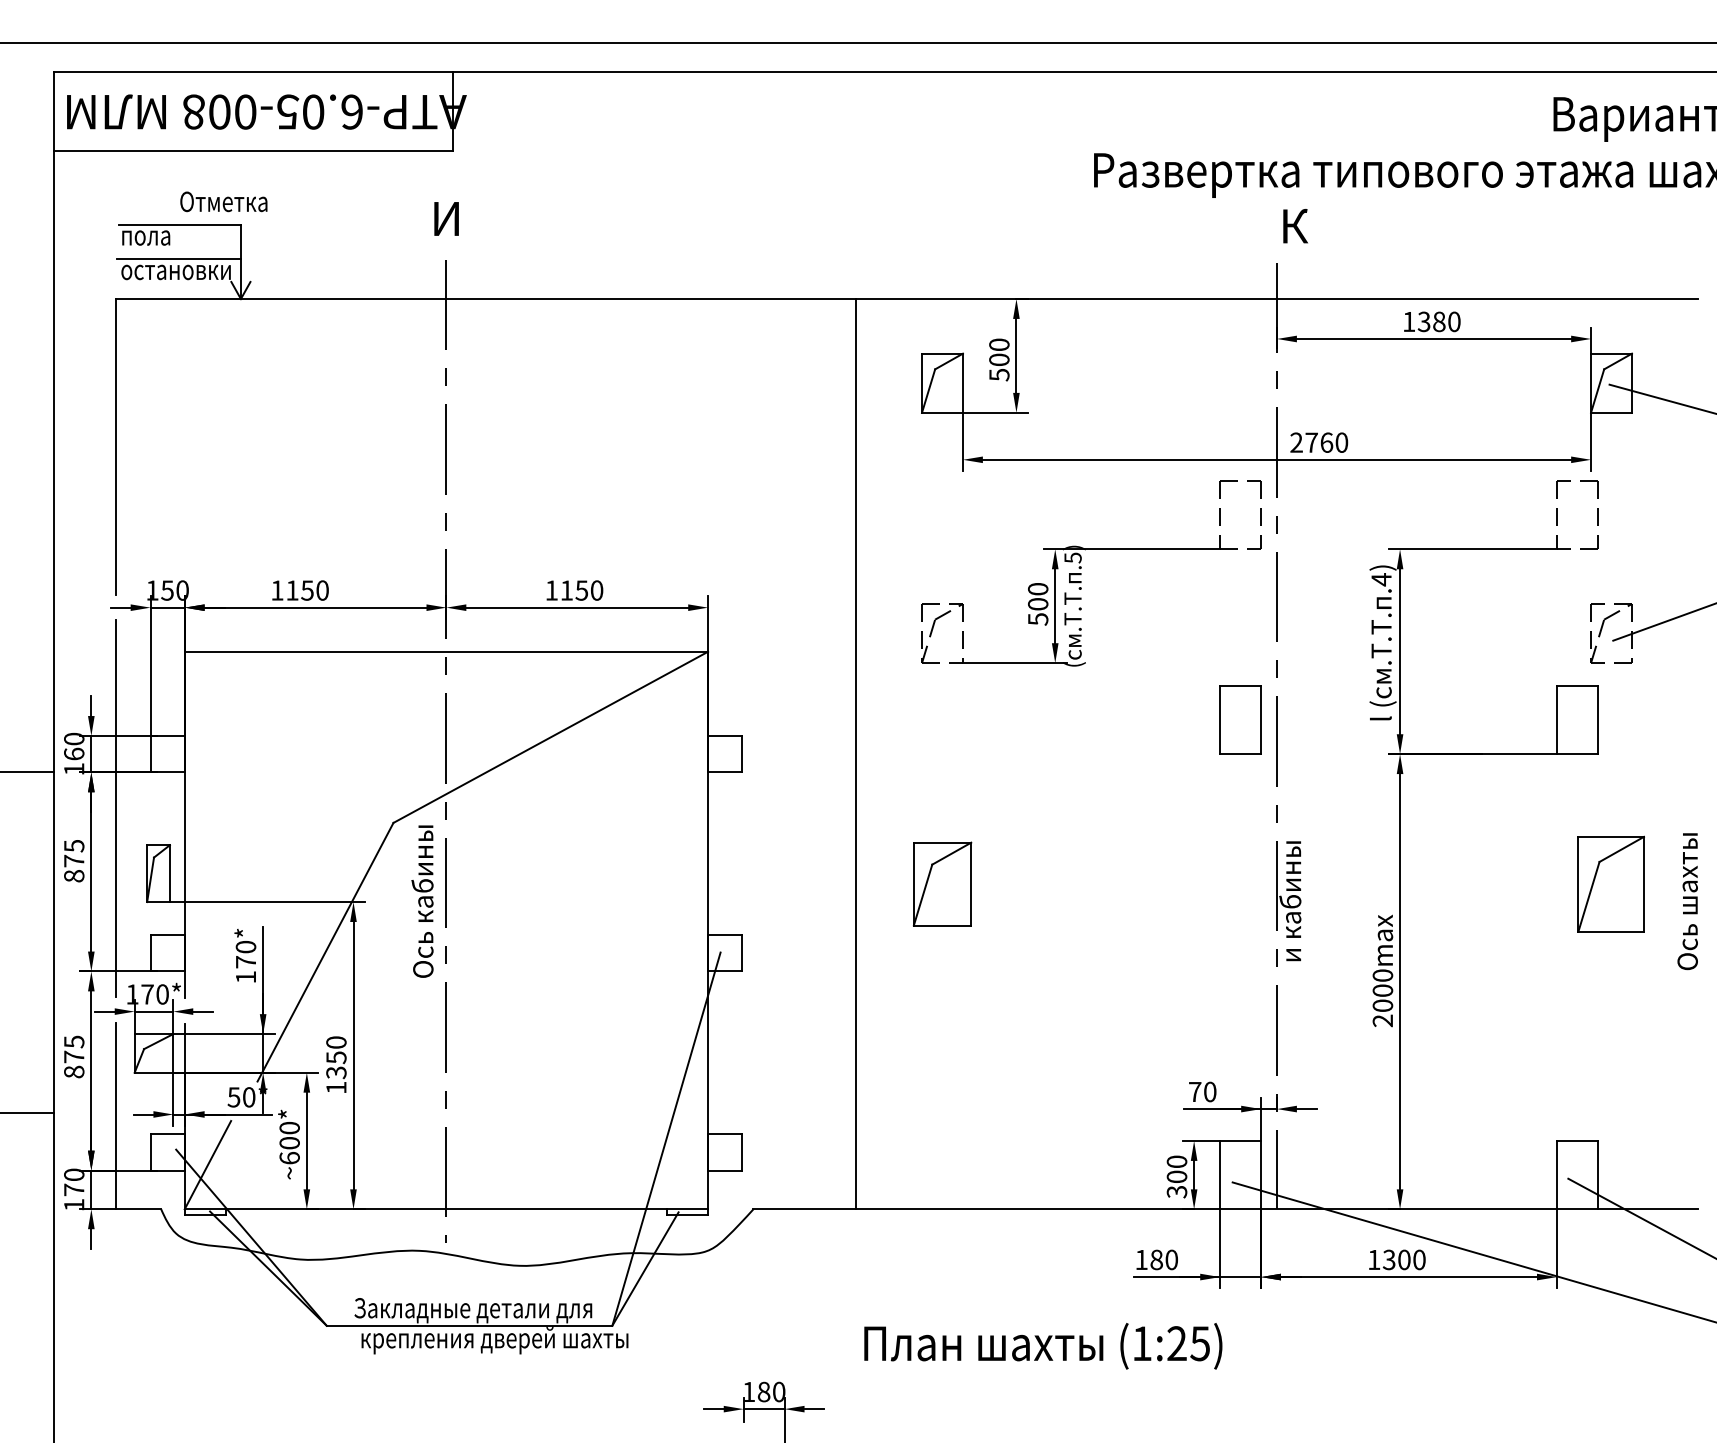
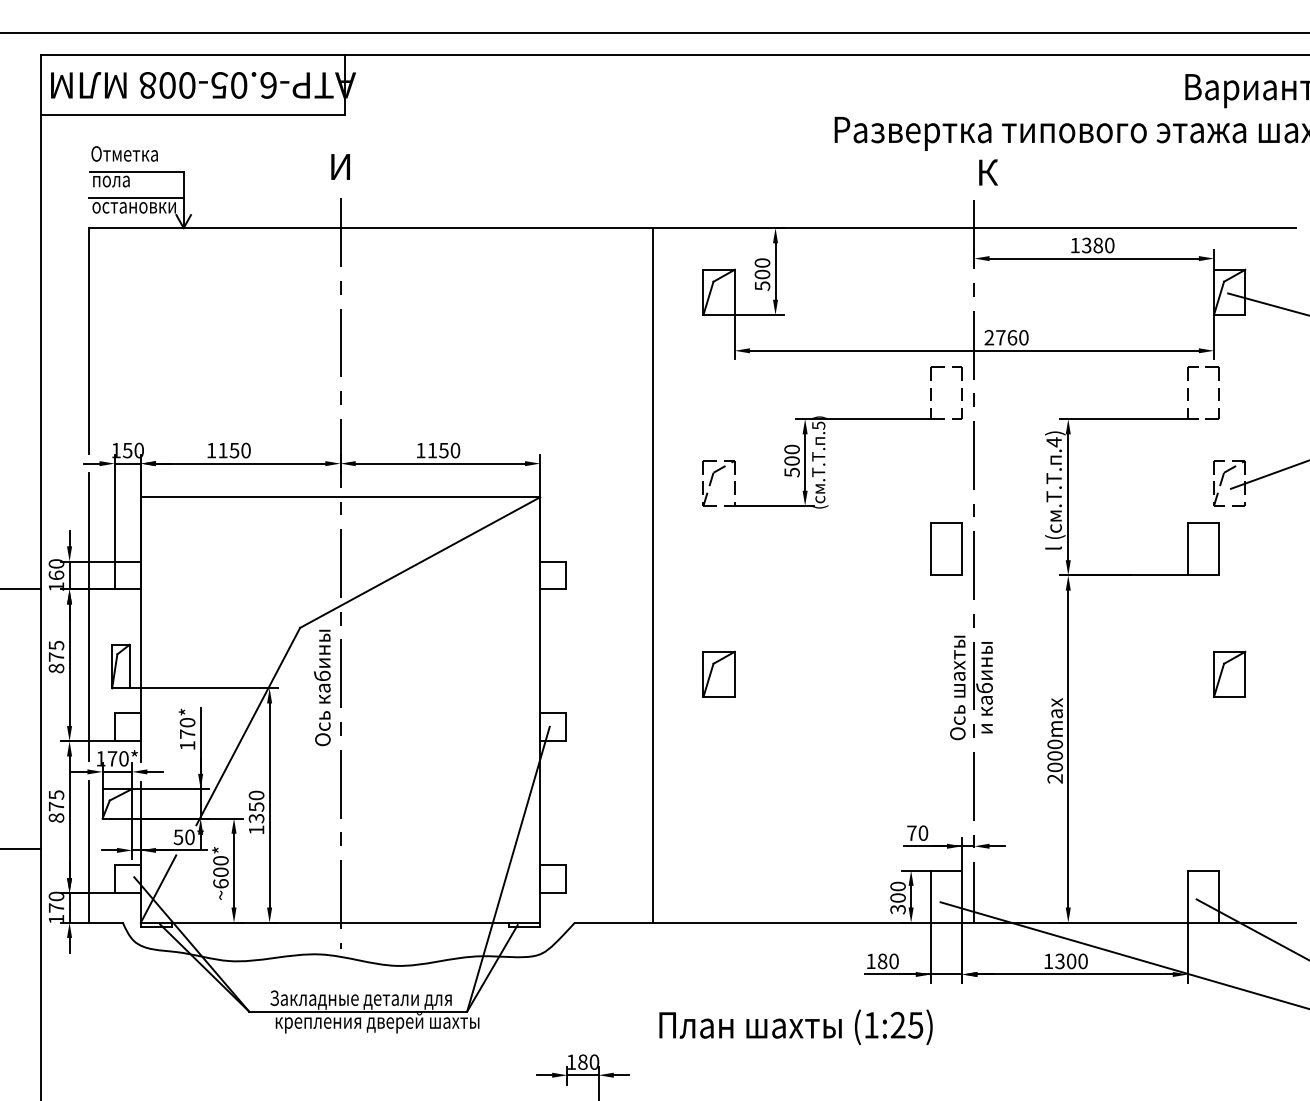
text: (223, 201) -> (124, 153), moved
part: (941, 882) -> (718, 673), size x0.71
part: (1611, 882) -> (1229, 673), size x0.62
text: (1687, 901) -> (957, 687), moved

